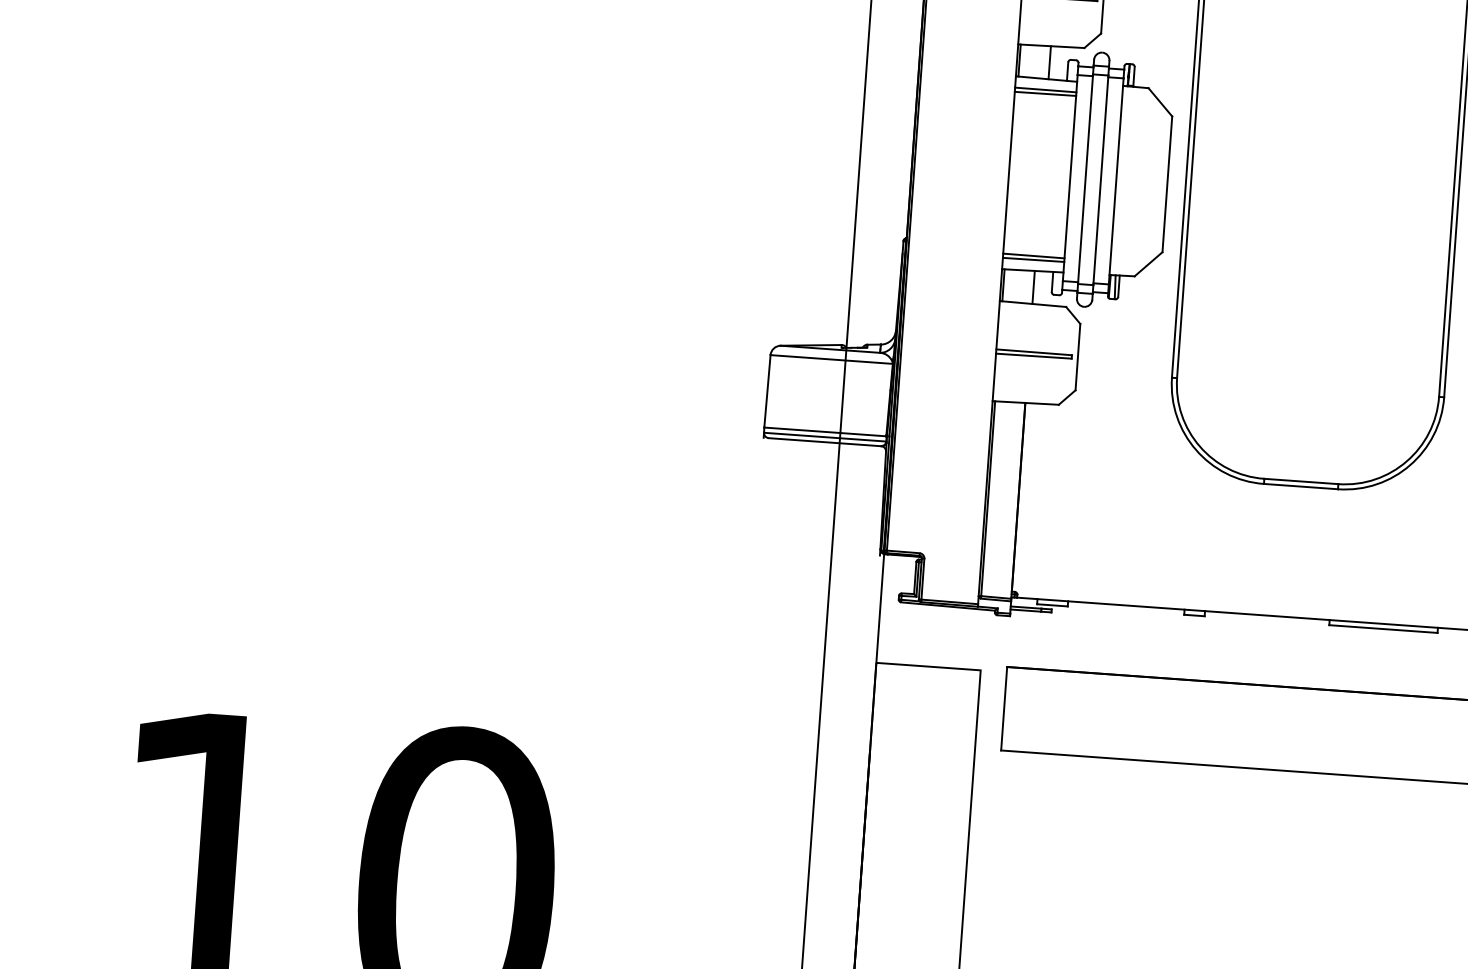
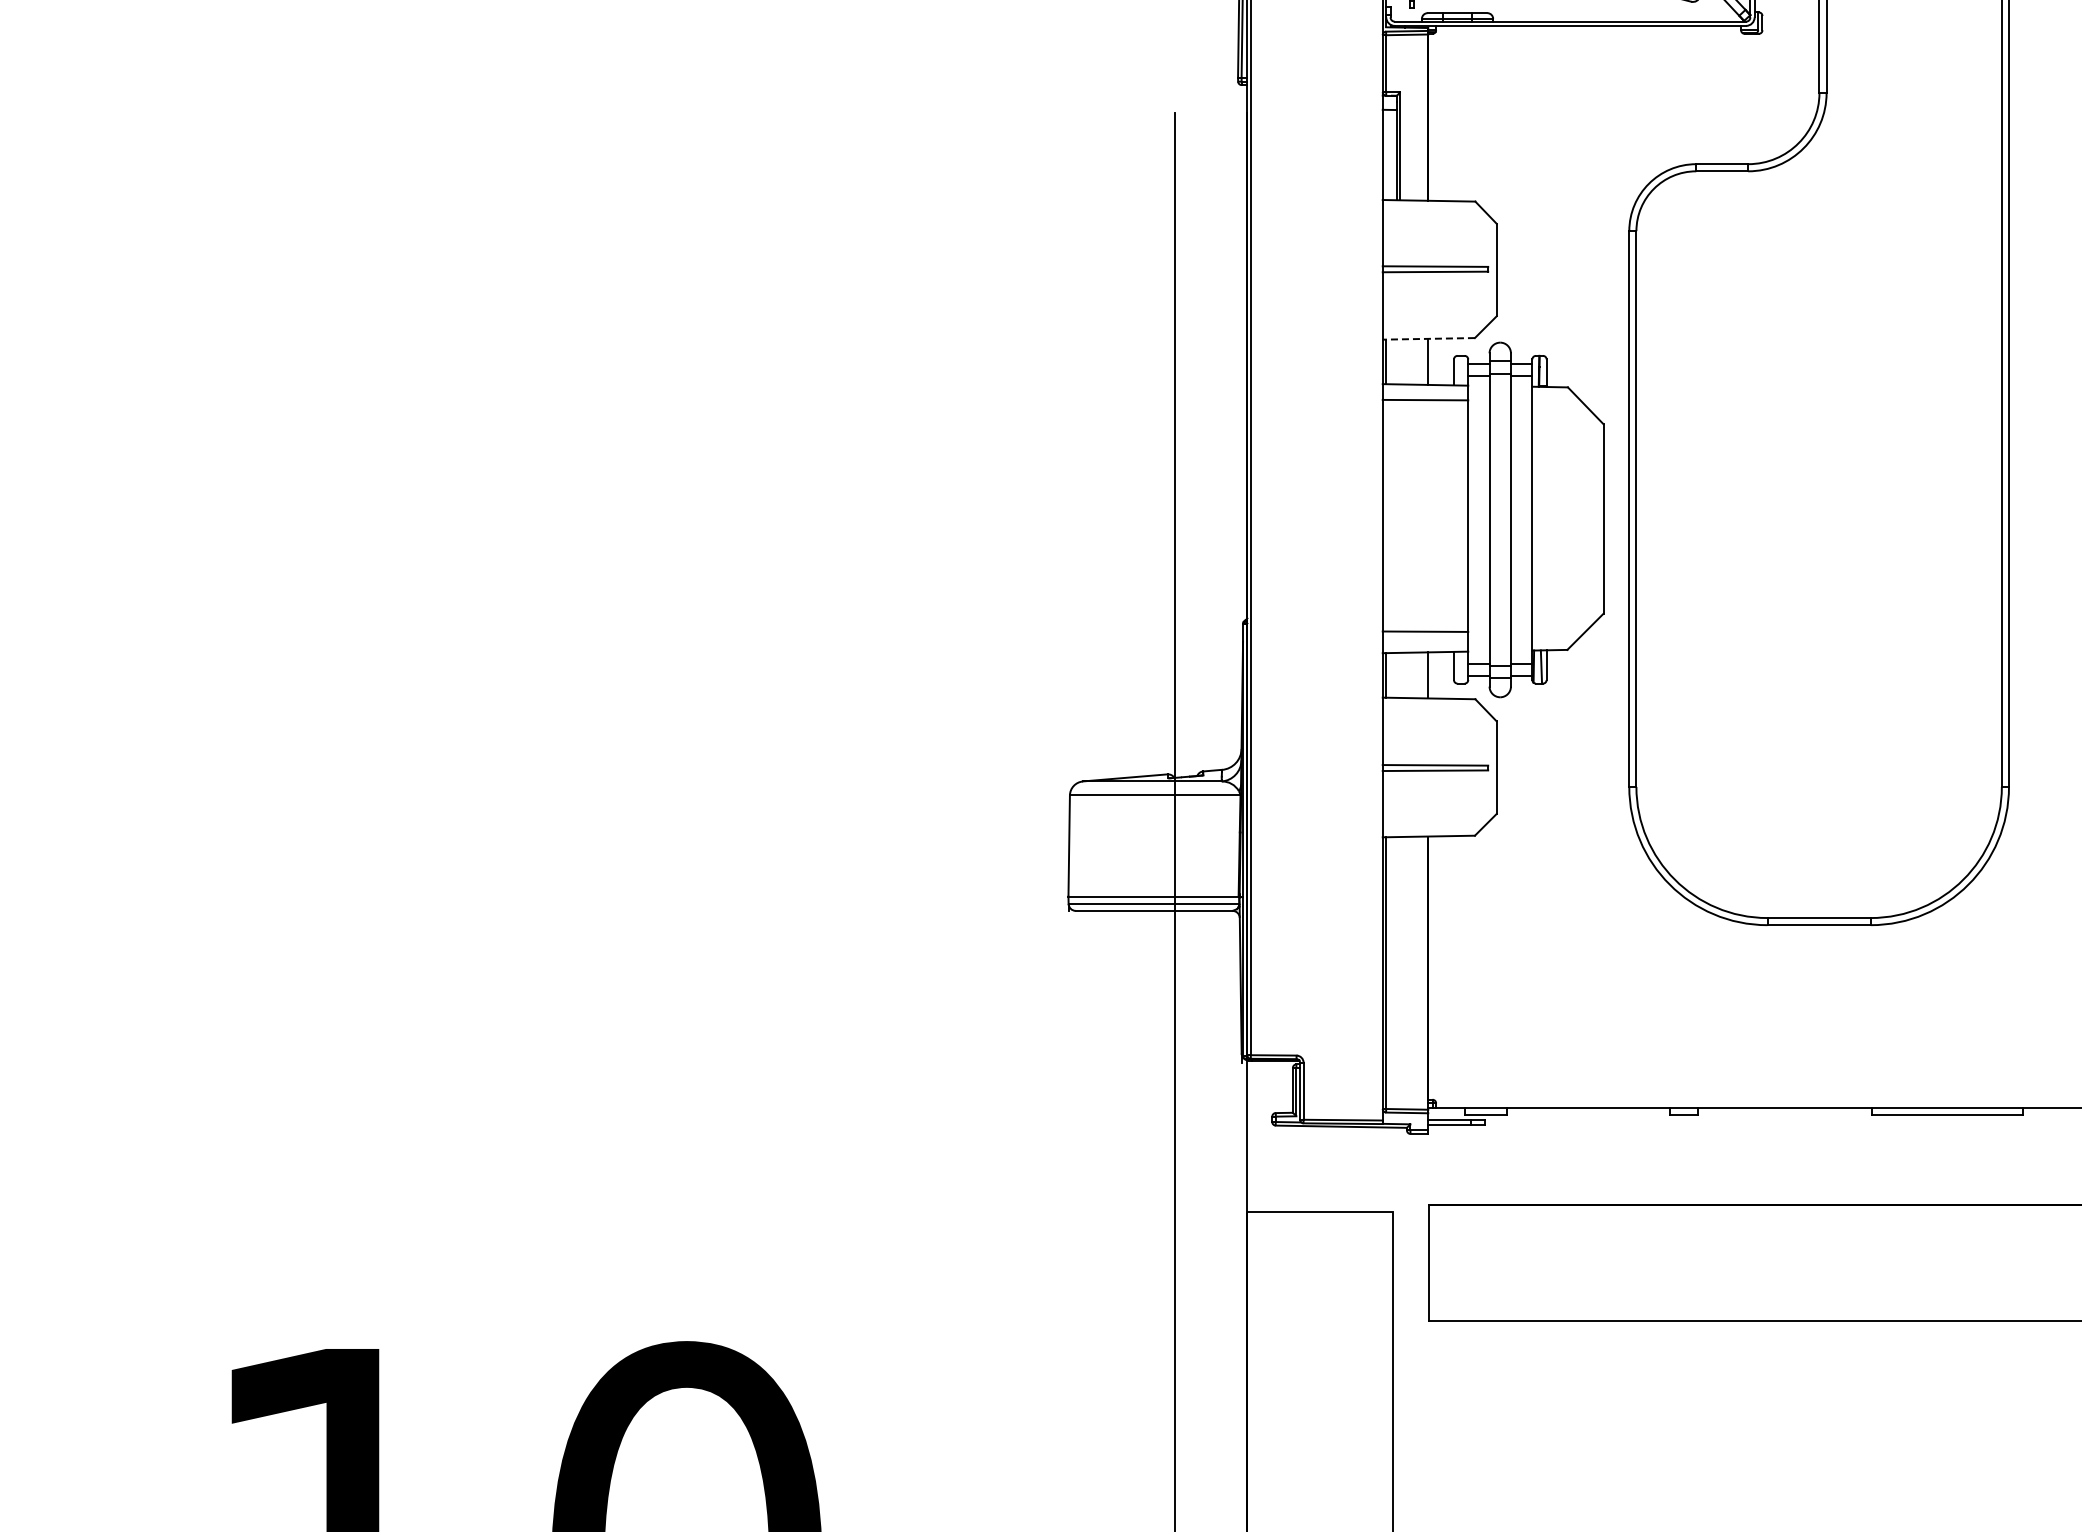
line: (1051, 45) -> (1428, 338), solid -> dashed
line: (1045, 93) -> (1425, 405), removed
line: (1033, 259) -> (1425, 636), removed

